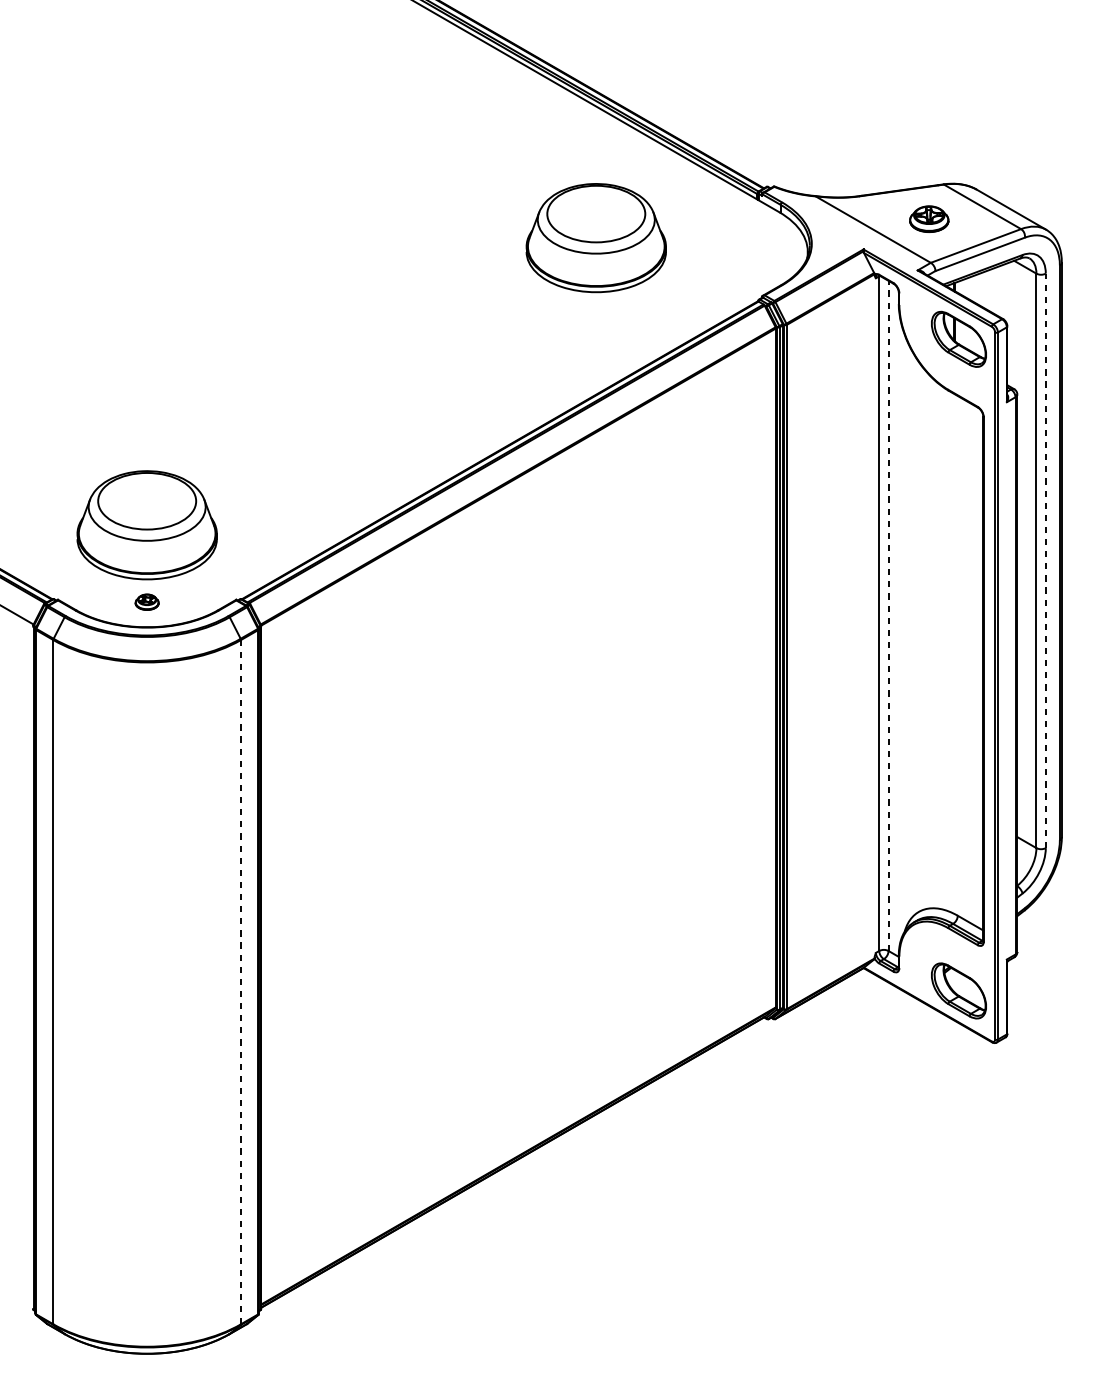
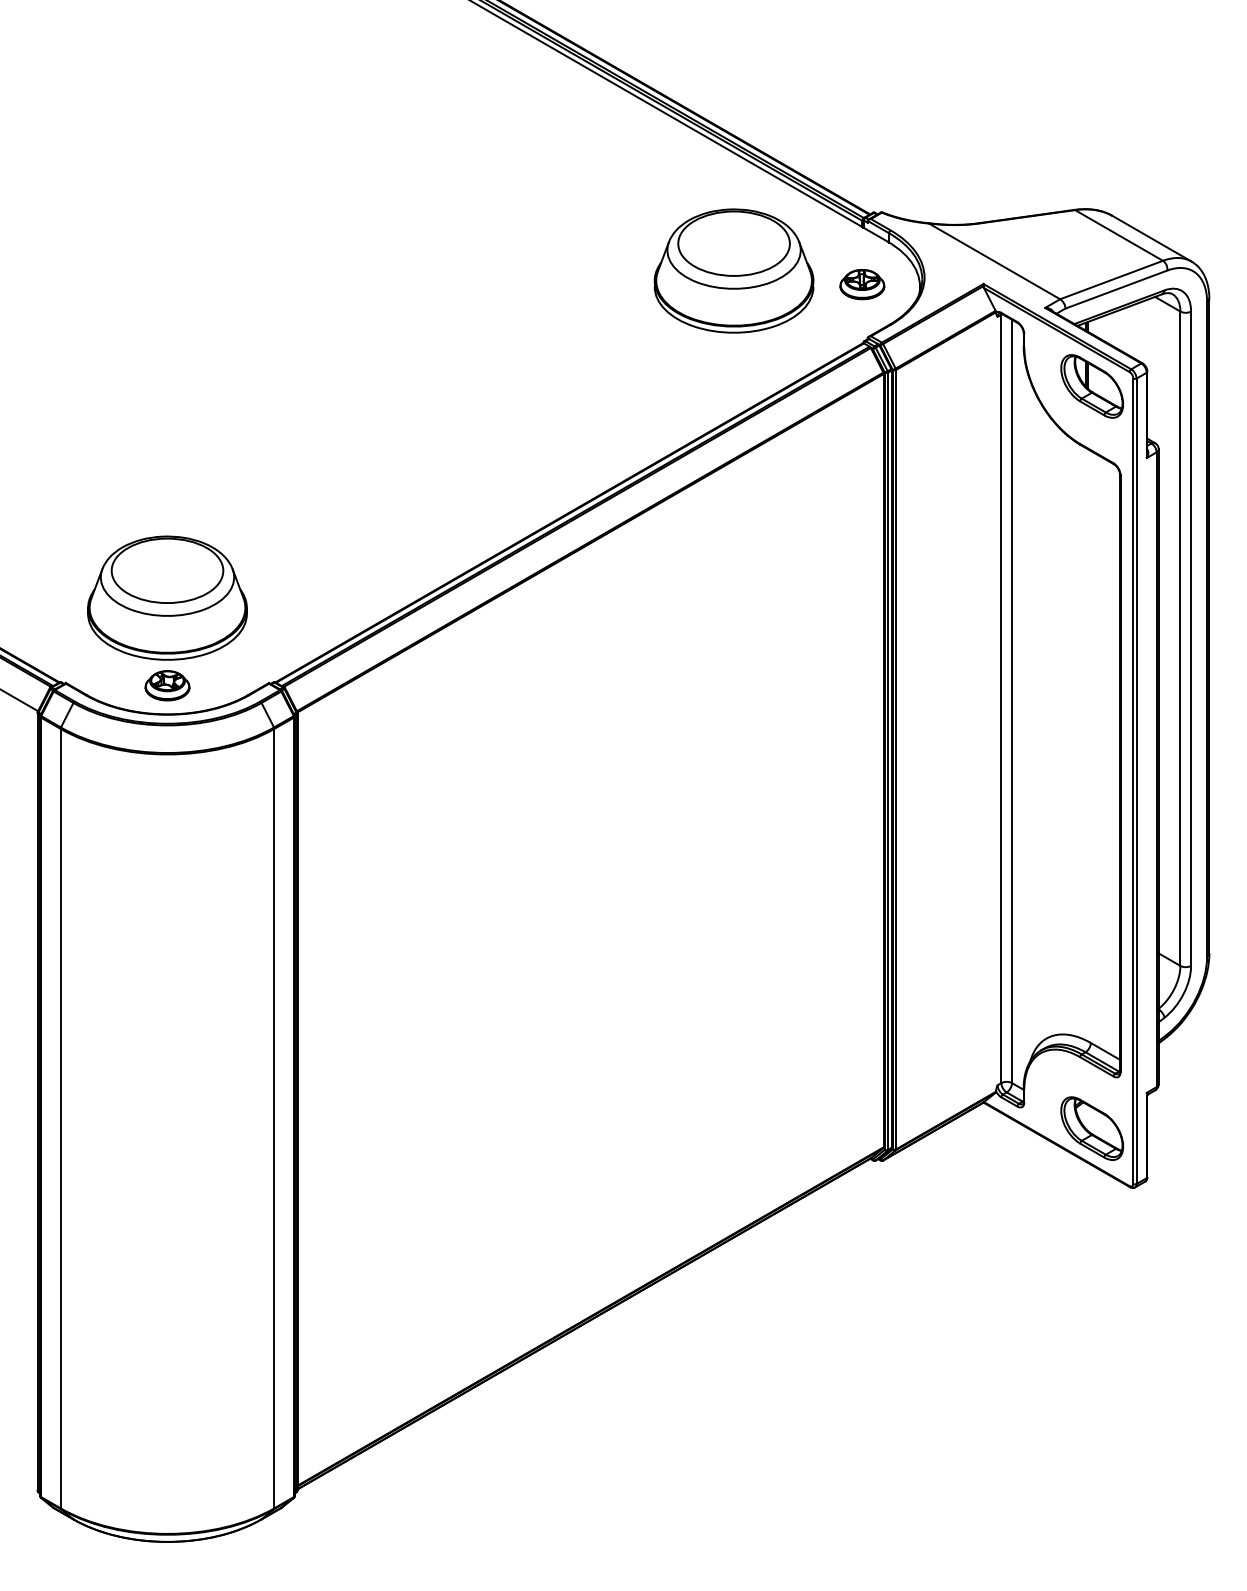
part: (929, 219) -> (862, 284), moved
part: (595, 237) -> (733, 270), moved
line: (1046, 560) -> (1191, 638), dashed -> solid
part: (147, 601) -> (167, 685), size x1.67
line: (889, 615) -> (1012, 701), dashed -> solid
line: (241, 982) -> (274, 1118), dashed -> solid

